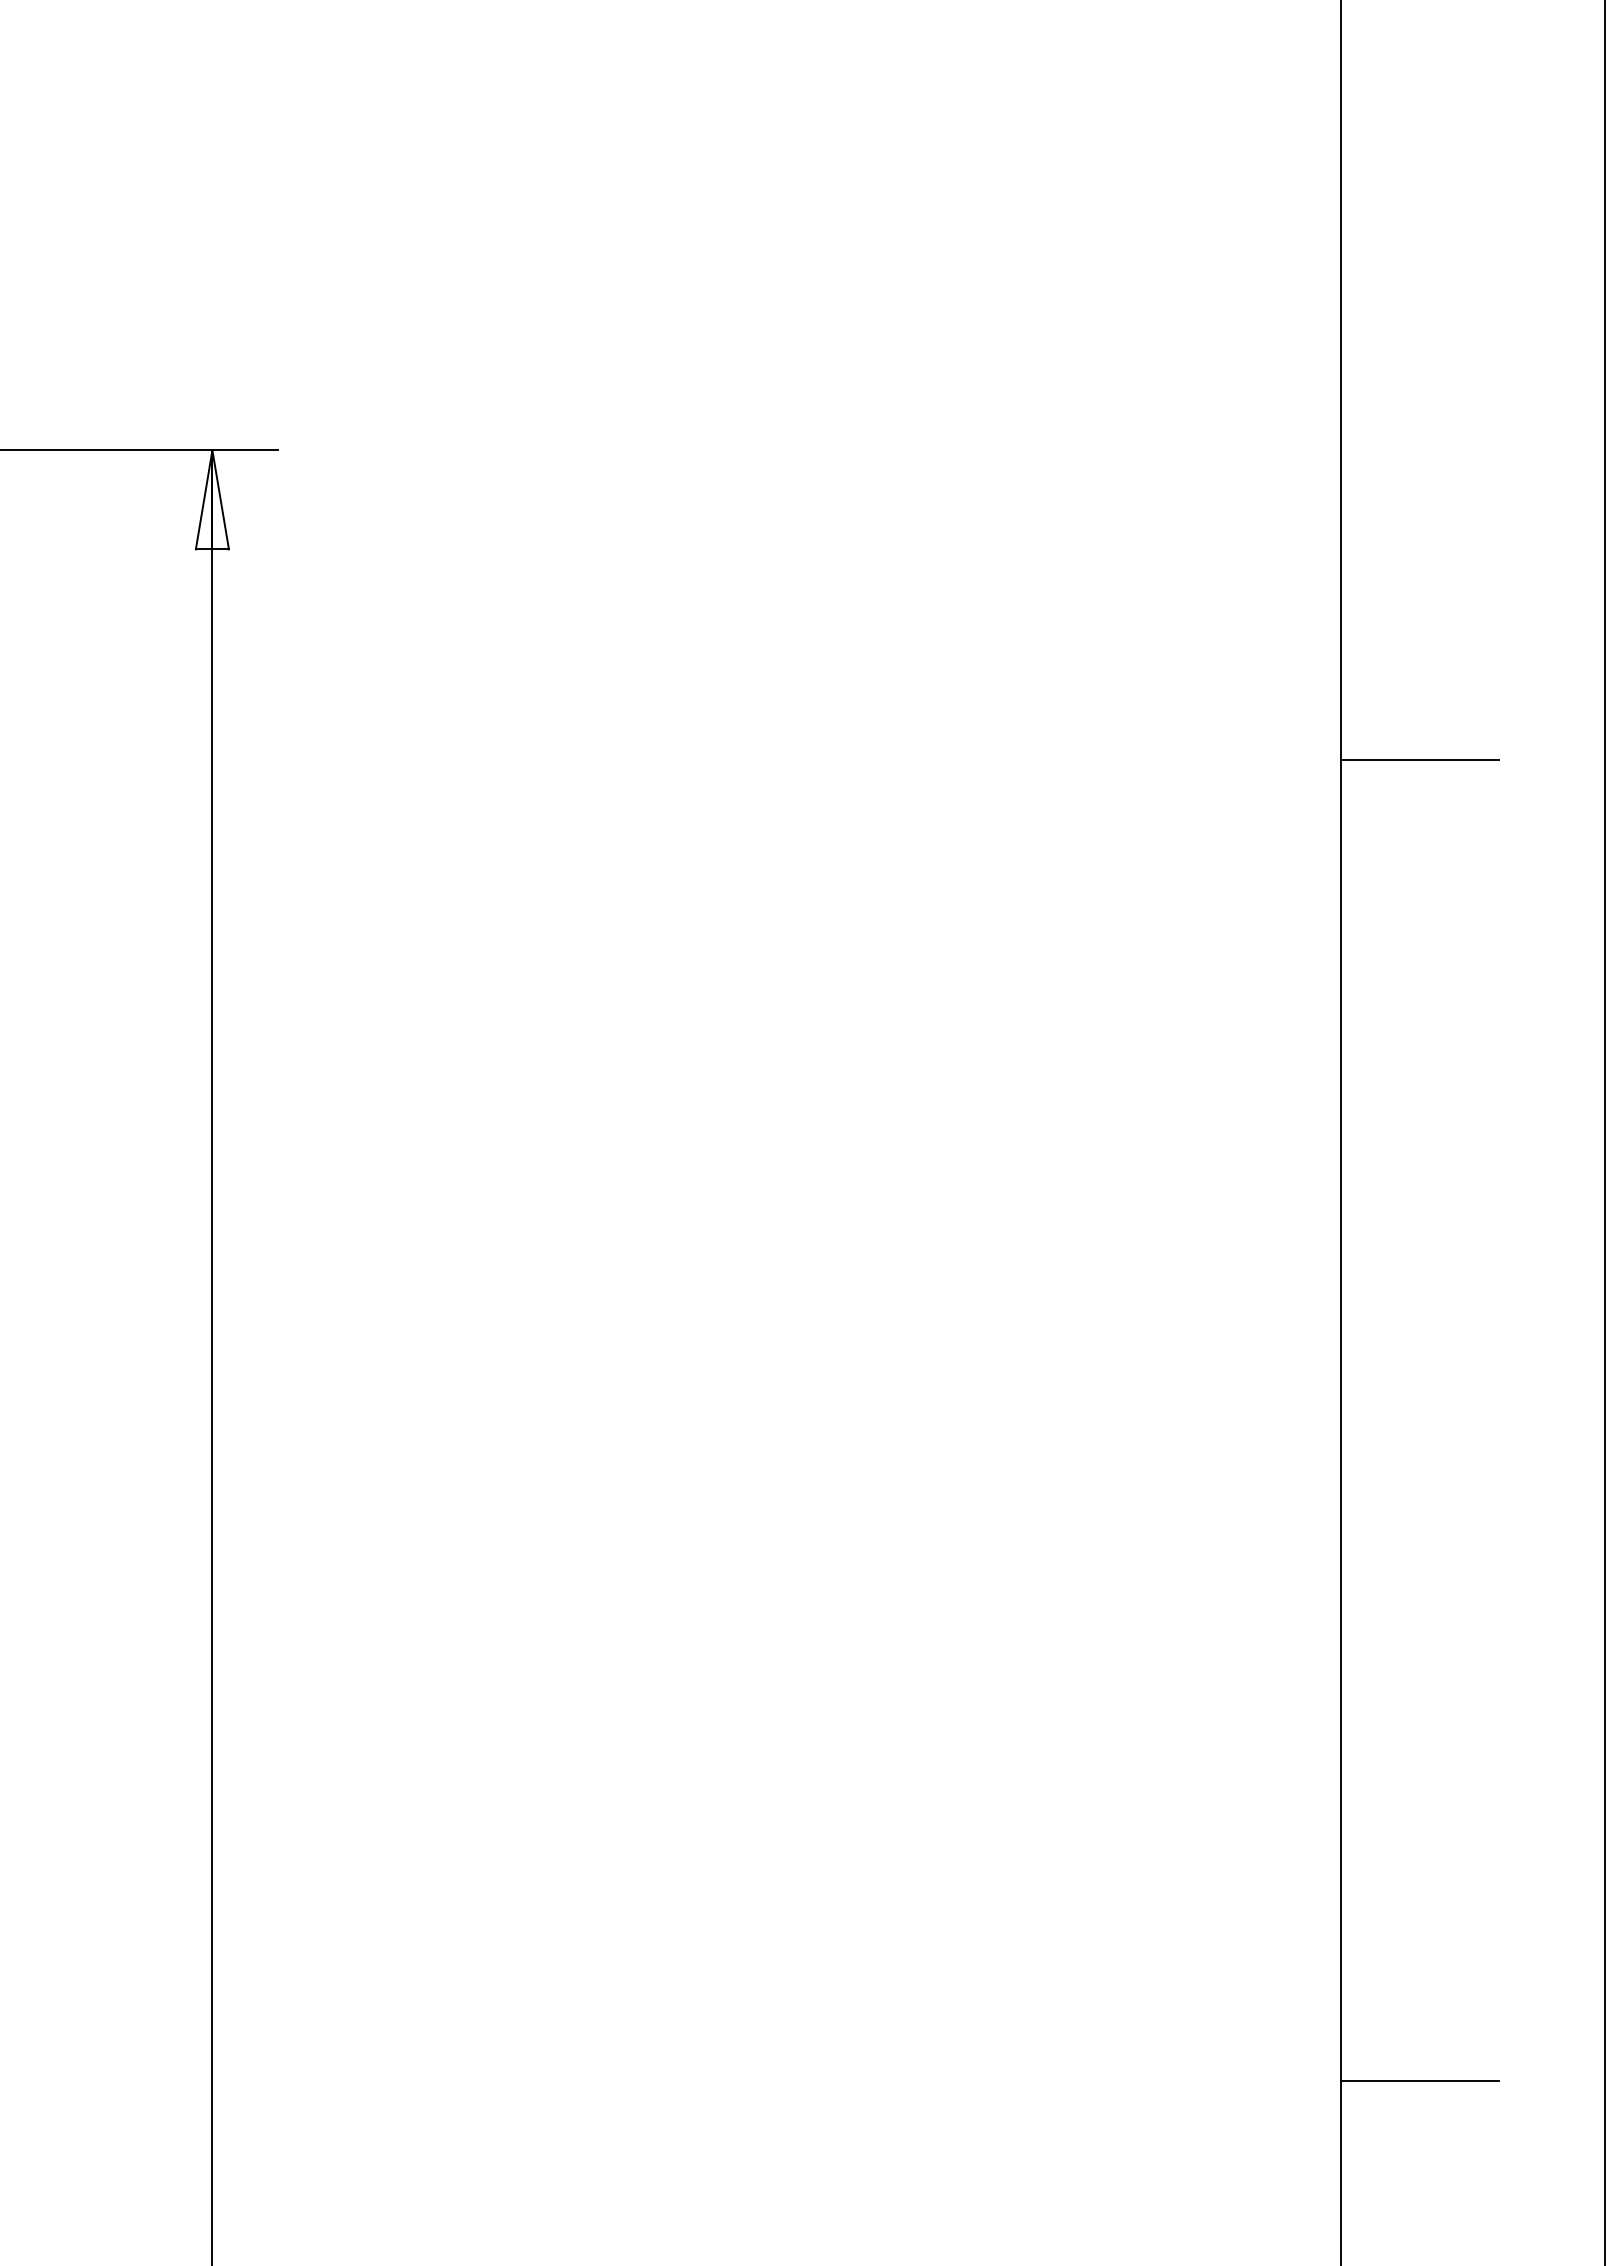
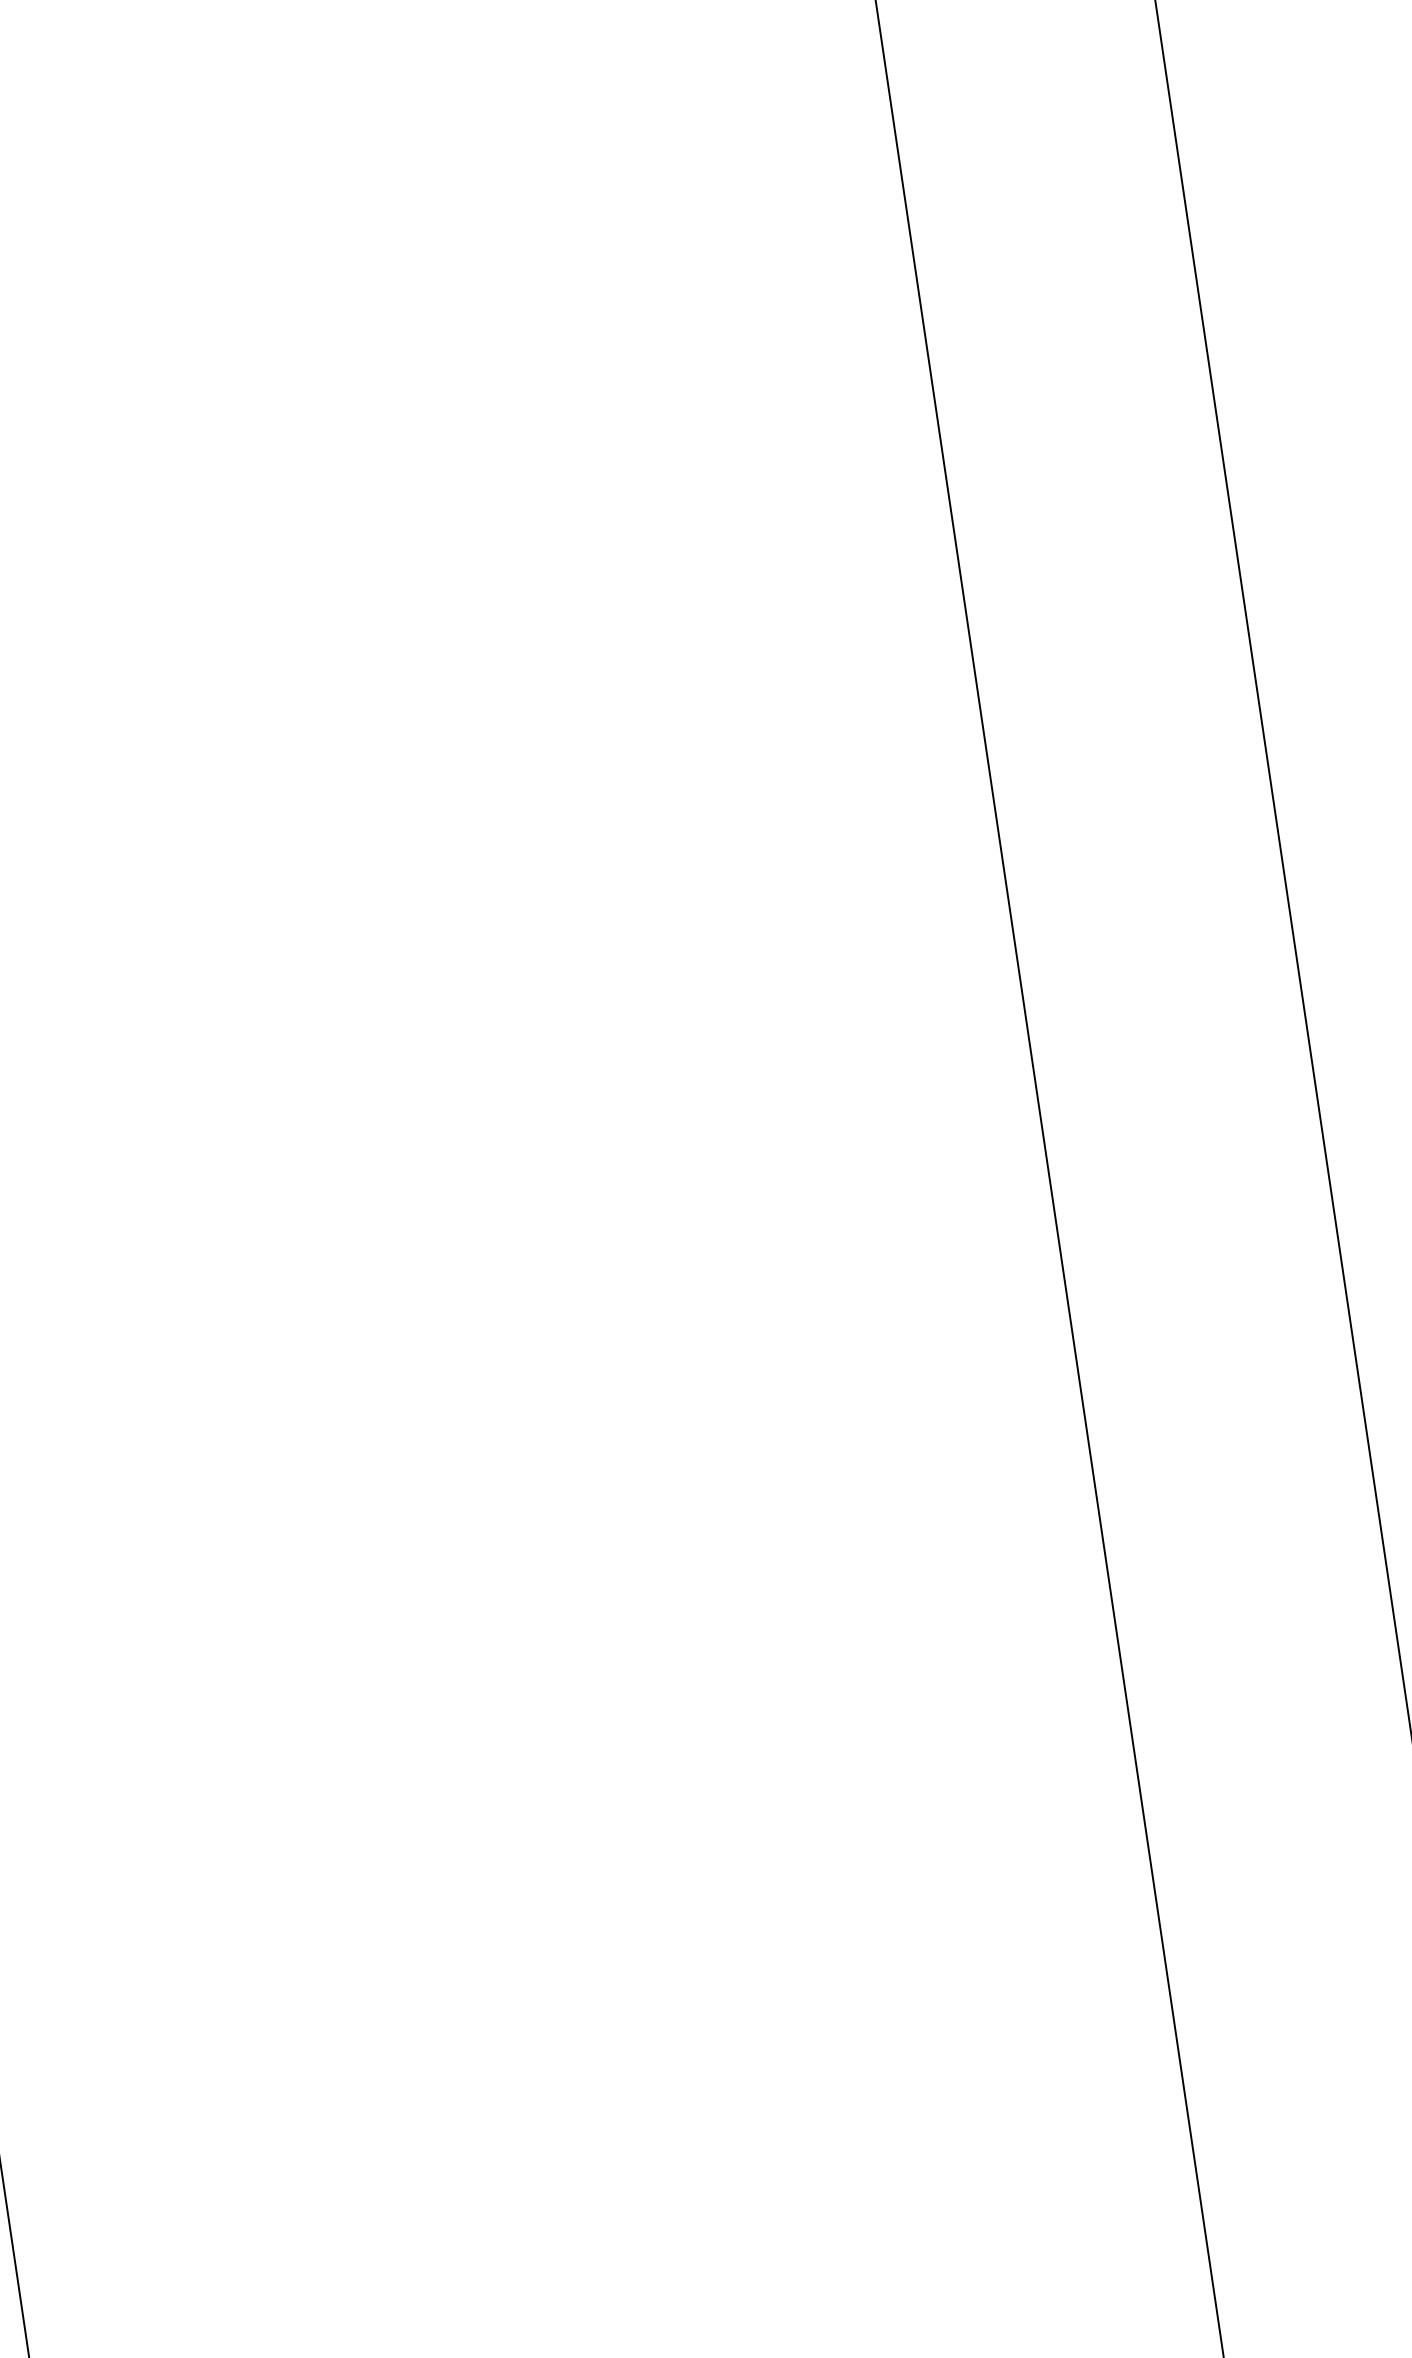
line: (1419, 760) -> (1042, 563), removed
line: (1419, 2080) -> (1244, 1931), removed

